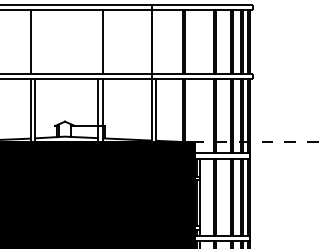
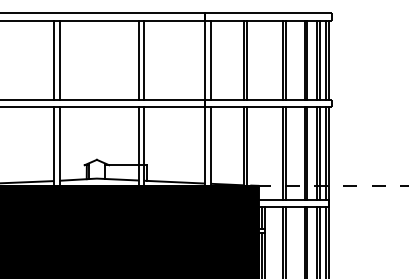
line: (35, 41) -> (59, 59), added
line: (98, 41) -> (138, 59), added
line: (156, 41) -> (211, 59), added

